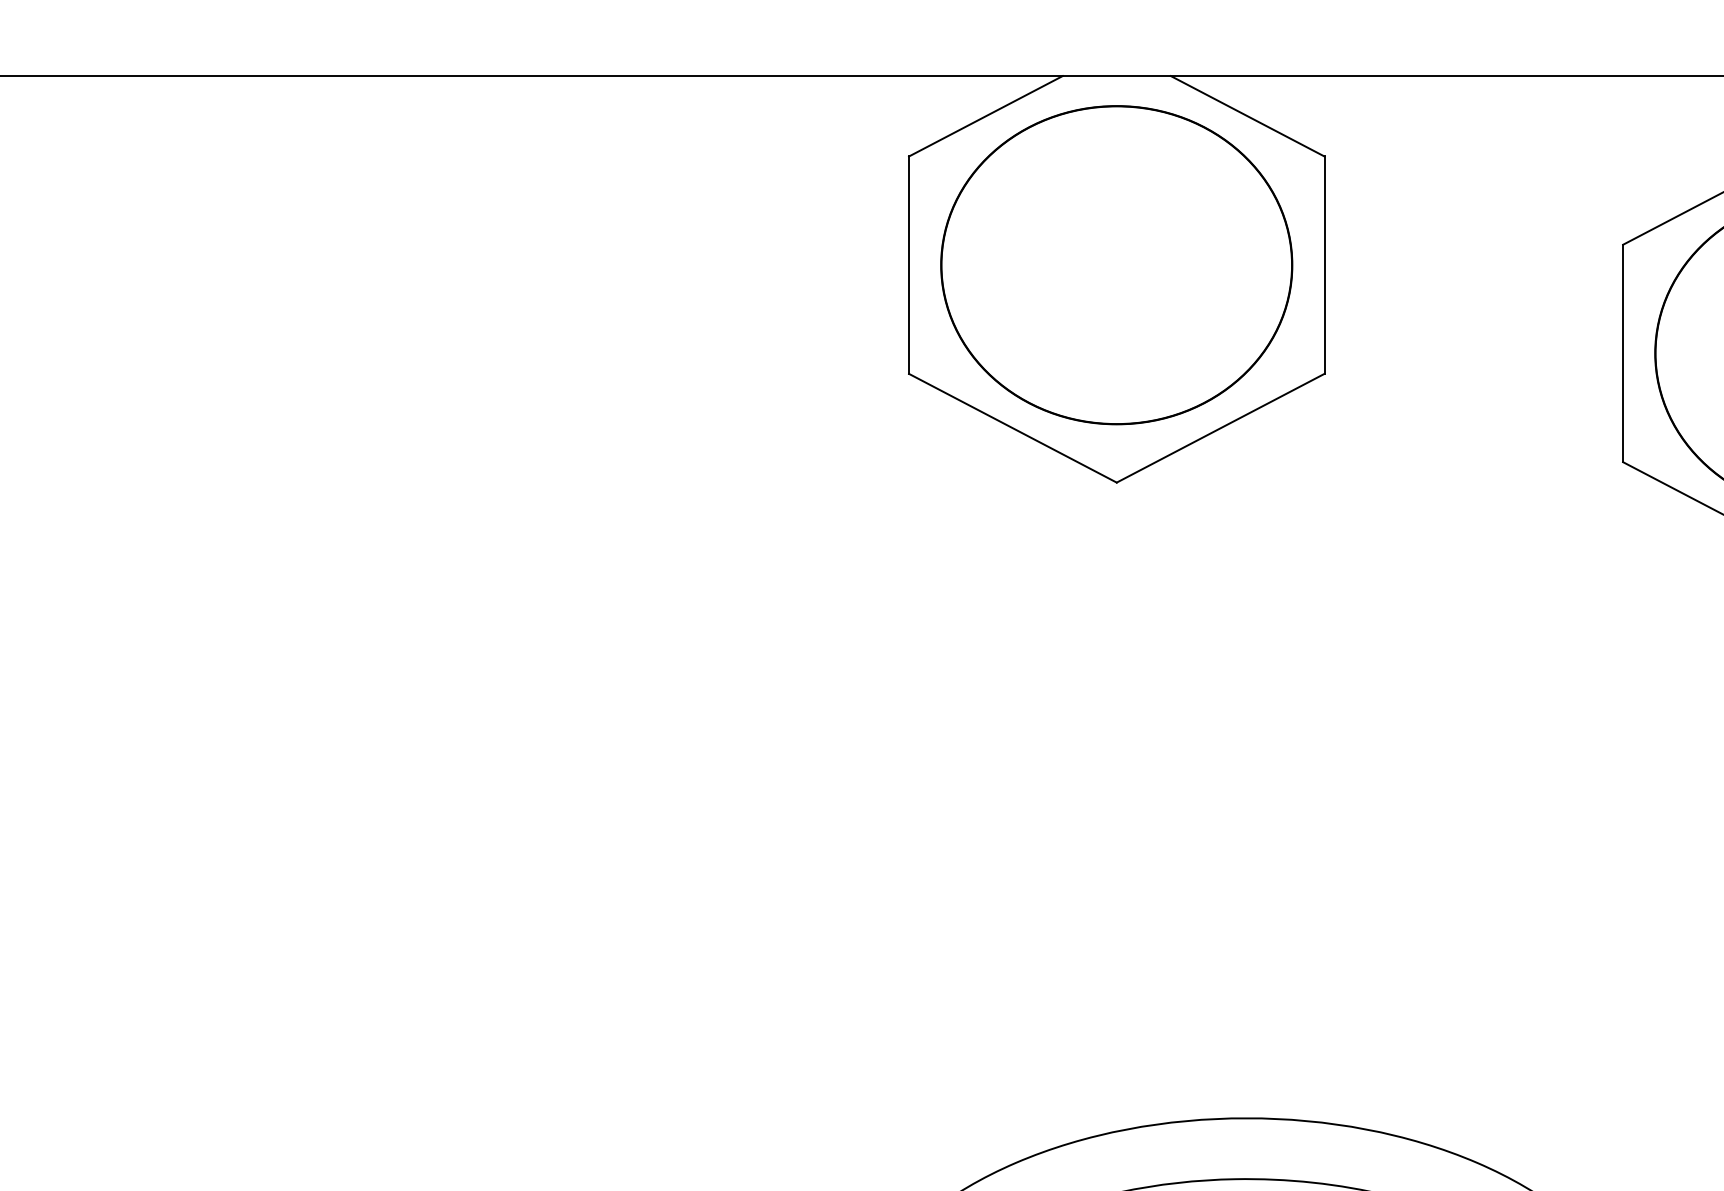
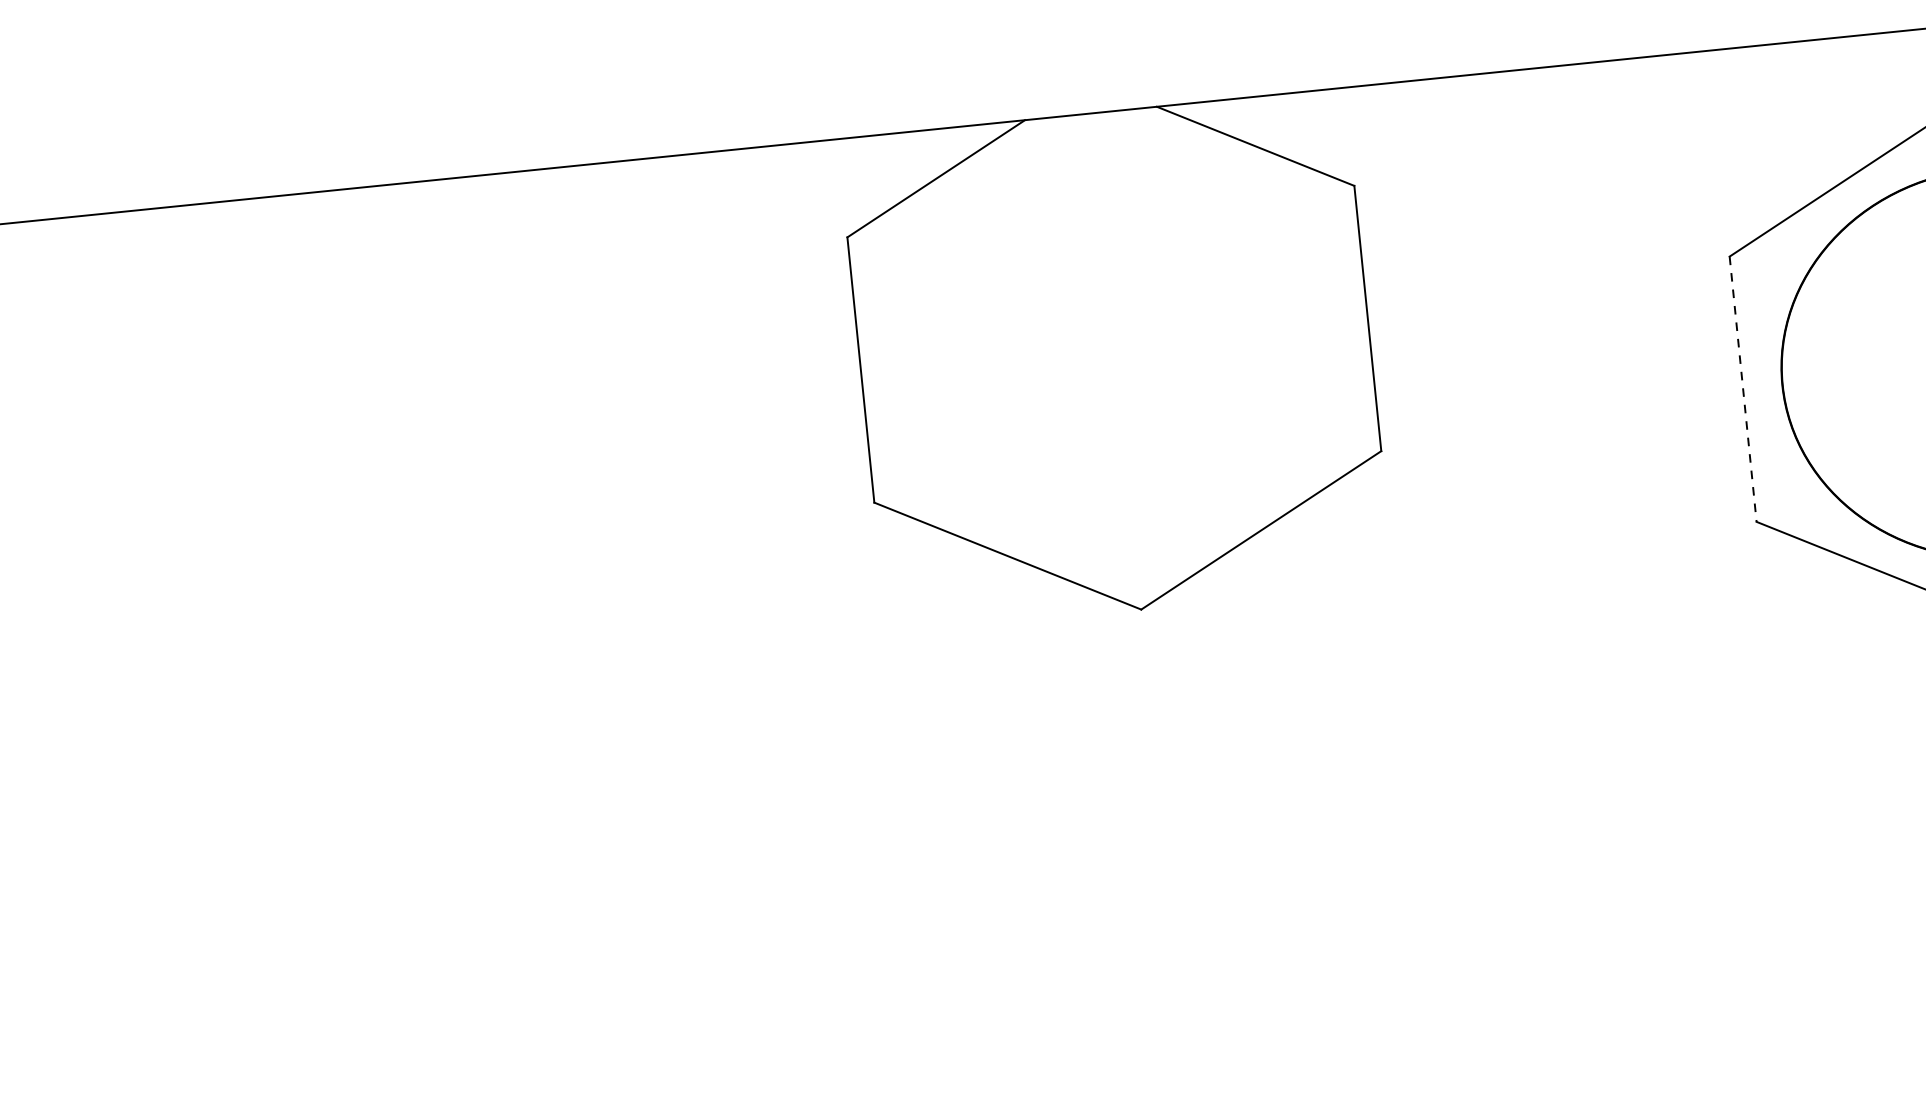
part: (1116, 265) -> (1114, 344), removed
line: (1623, 353) -> (1743, 389), solid -> dashed

